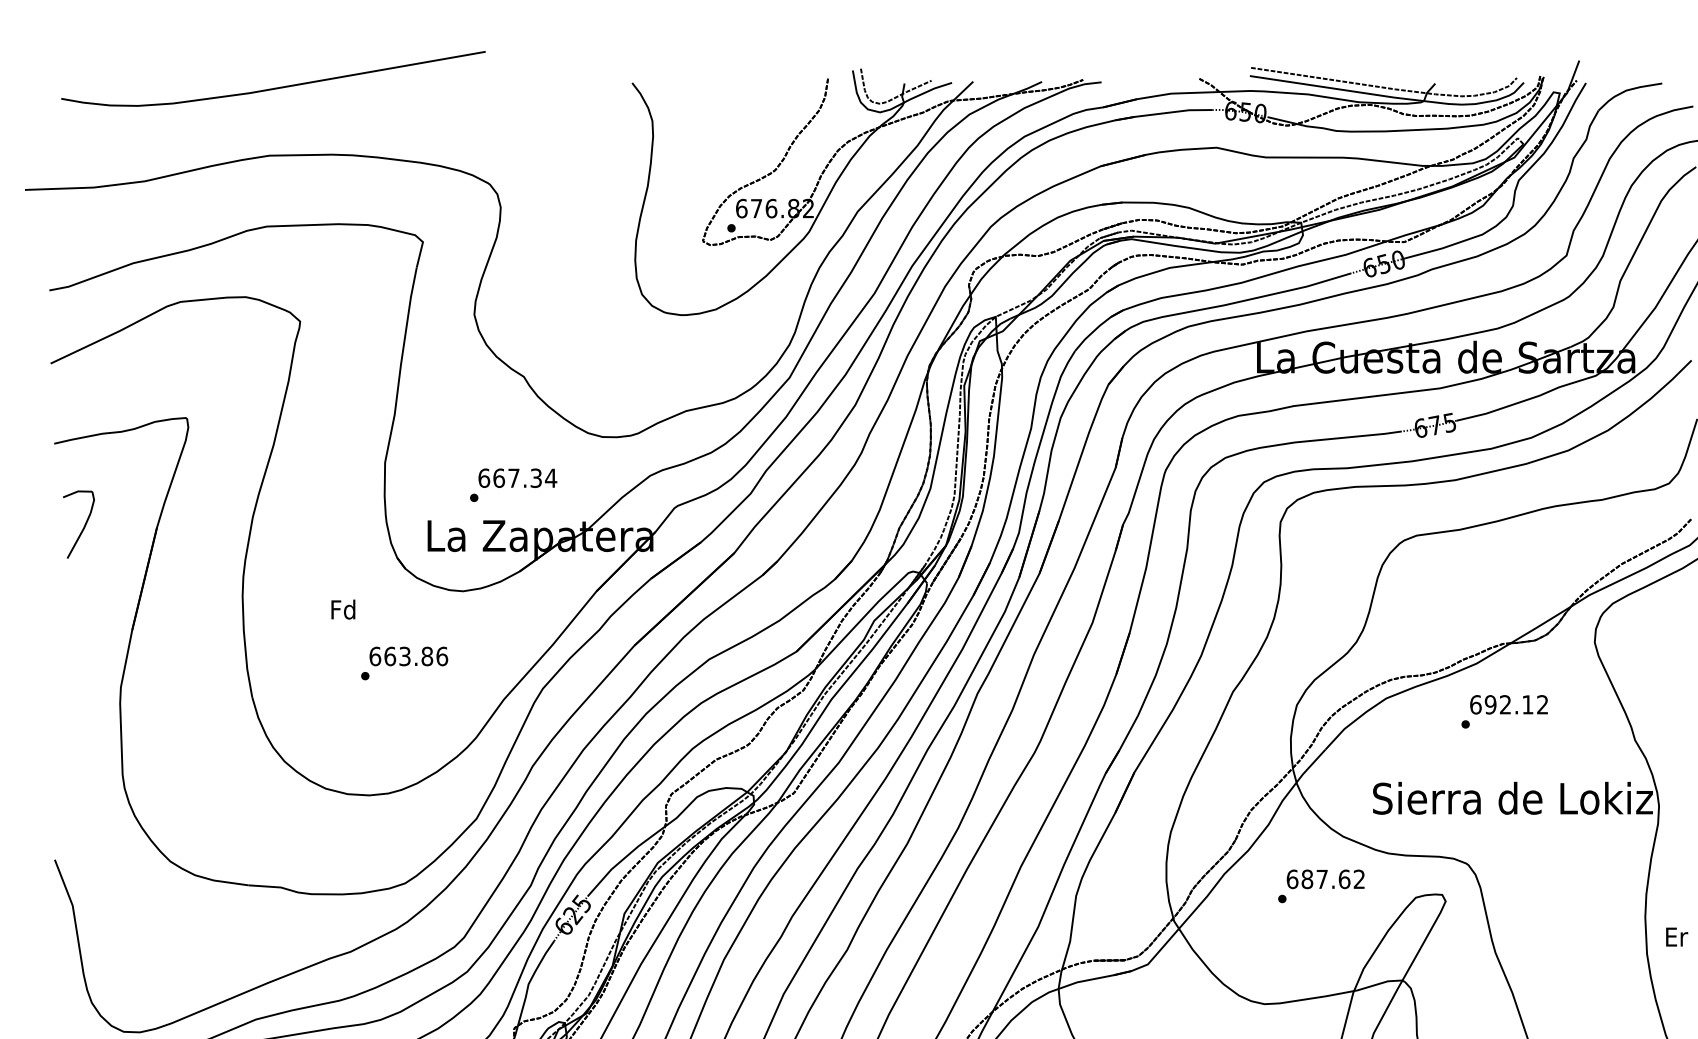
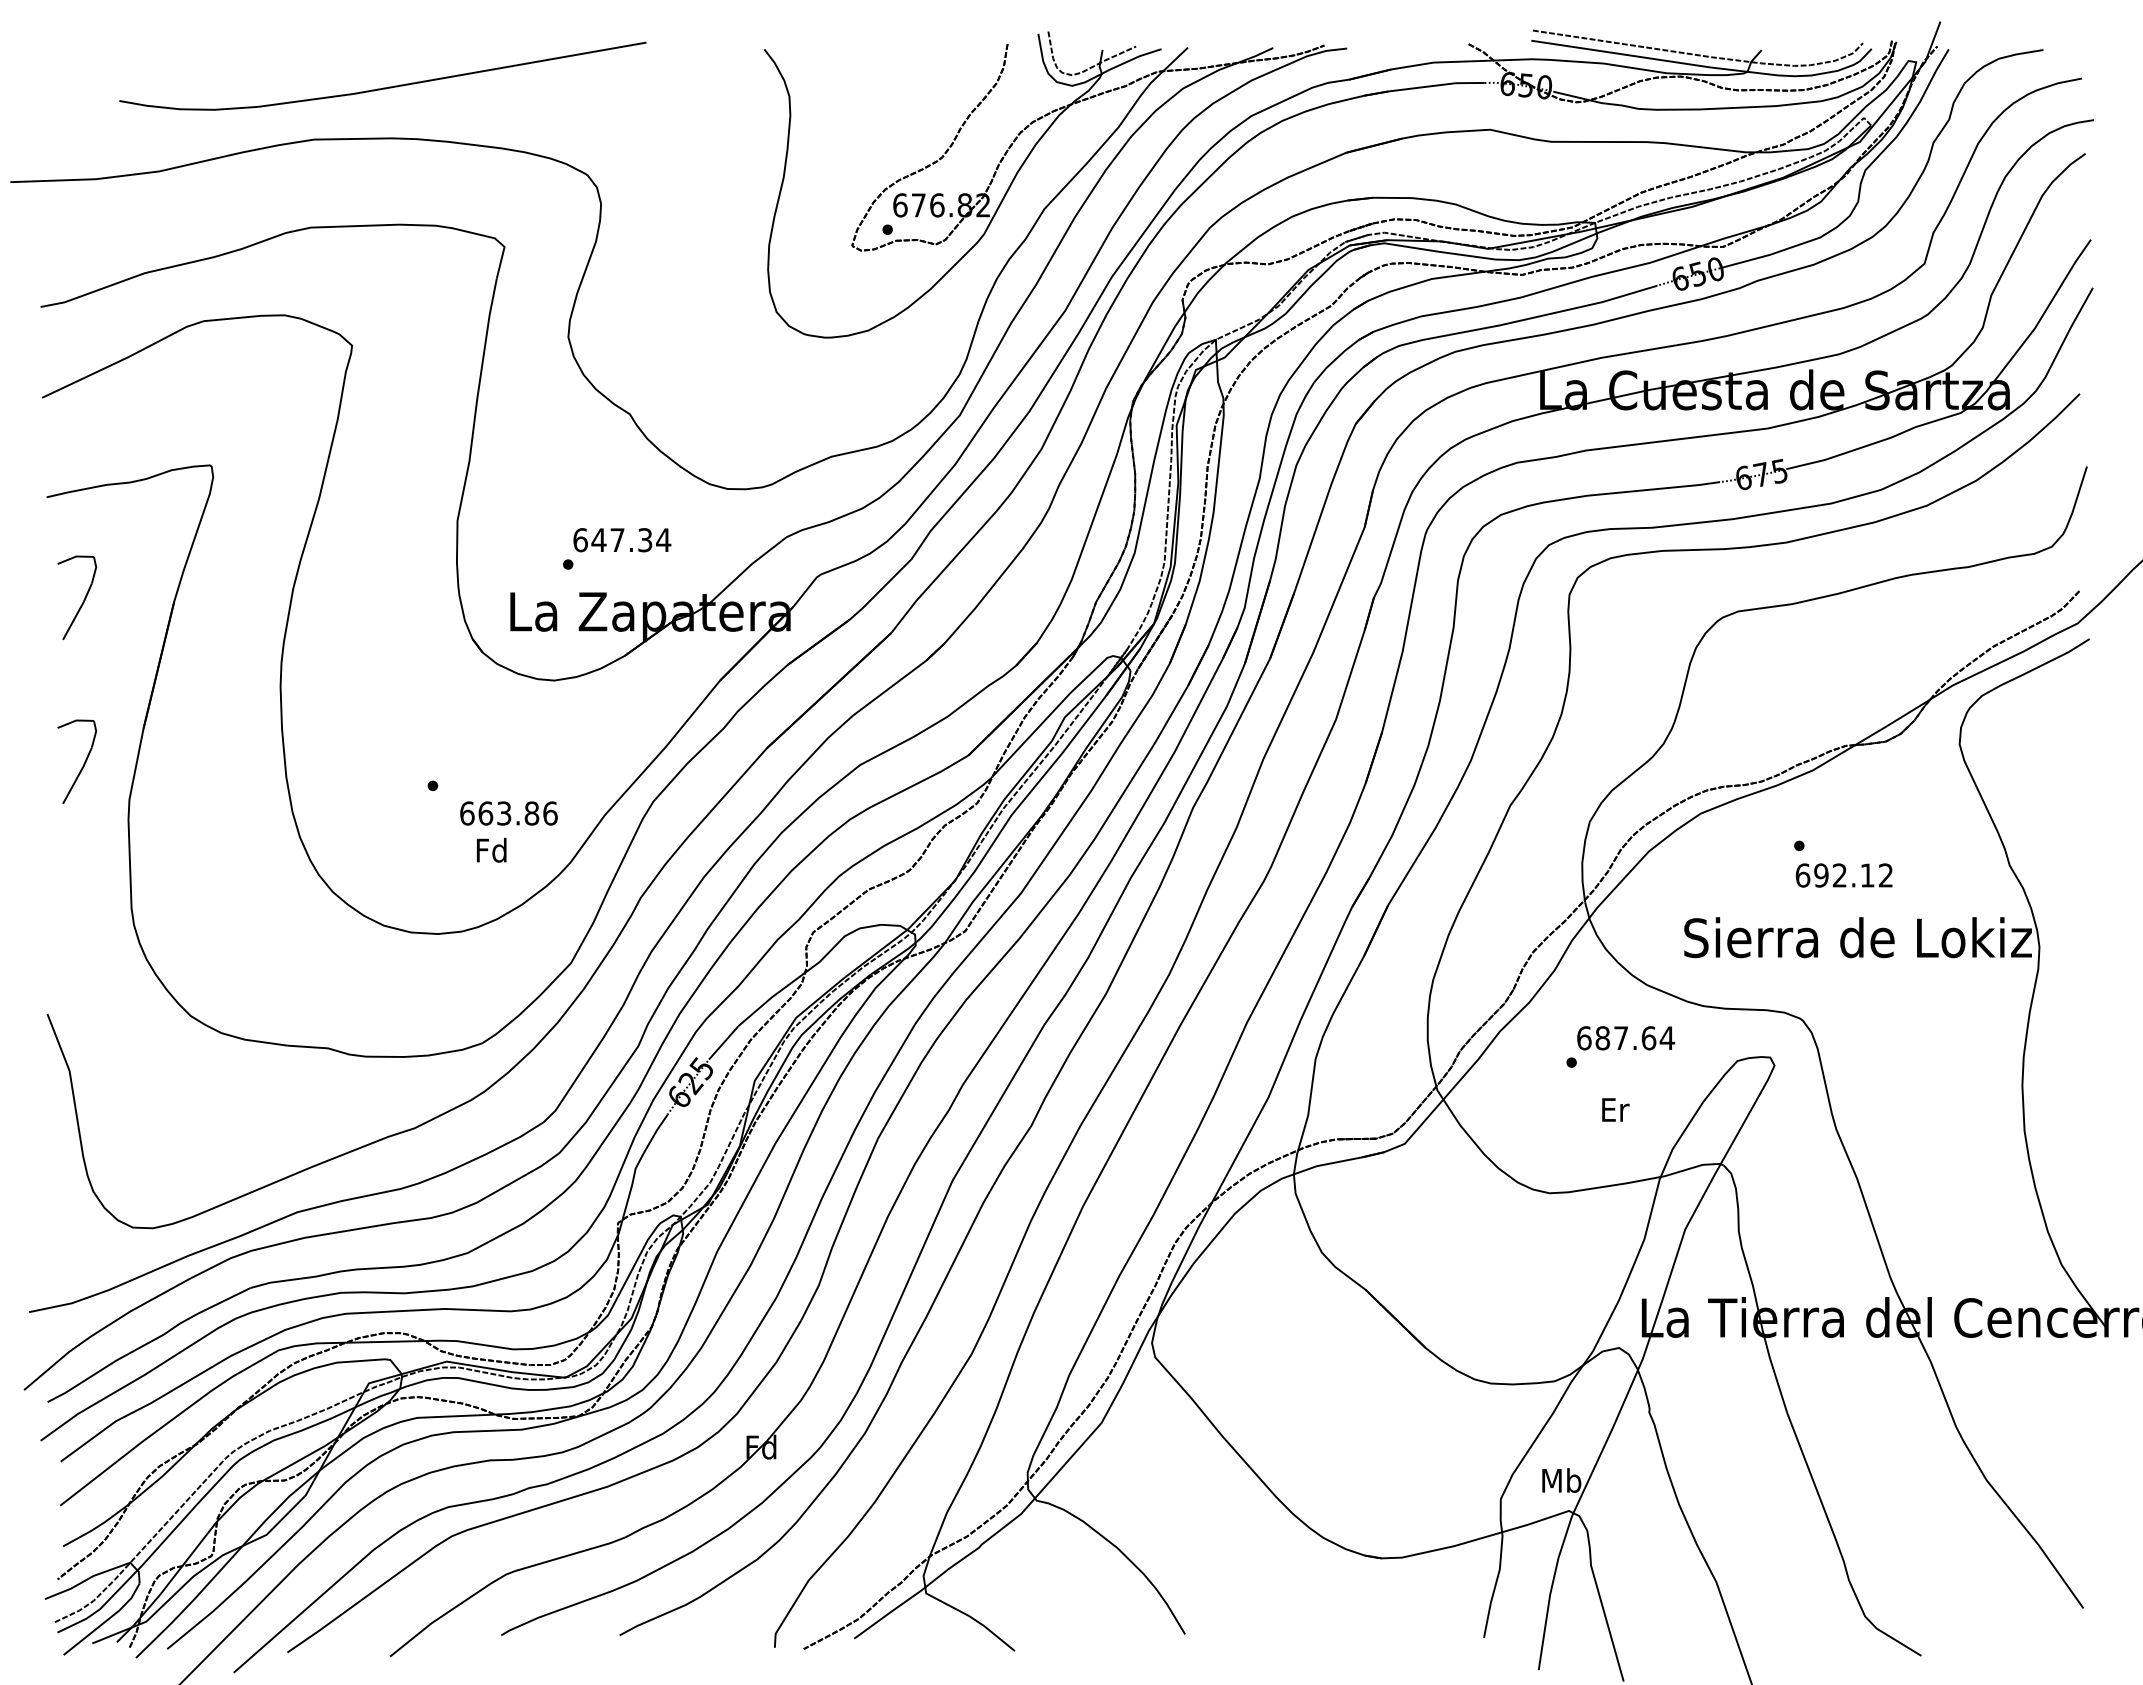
part: (273, 87) -> (383, 87), moved
text: (498, 478) -> (598, 540), 667.34 -> 647.34
text: (343, 608) -> (491, 849), moved
text: (408, 656) -> (508, 813), moved
part: (83, 658) -> (83, 763), added
text: (1508, 704) -> (1843, 875), moved
text: (1359, 878) -> (1667, 1037), 687.62 -> 687.64
text: (1676, 936) -> (1615, 1109), moved

